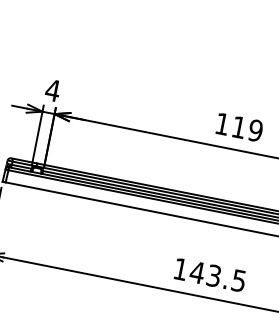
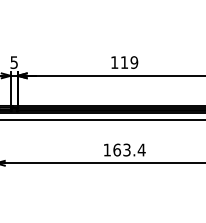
text: (53, 90) -> (14, 62), 4 -> 5
text: (218, 275) -> (129, 149), 143.5 -> 163.4

